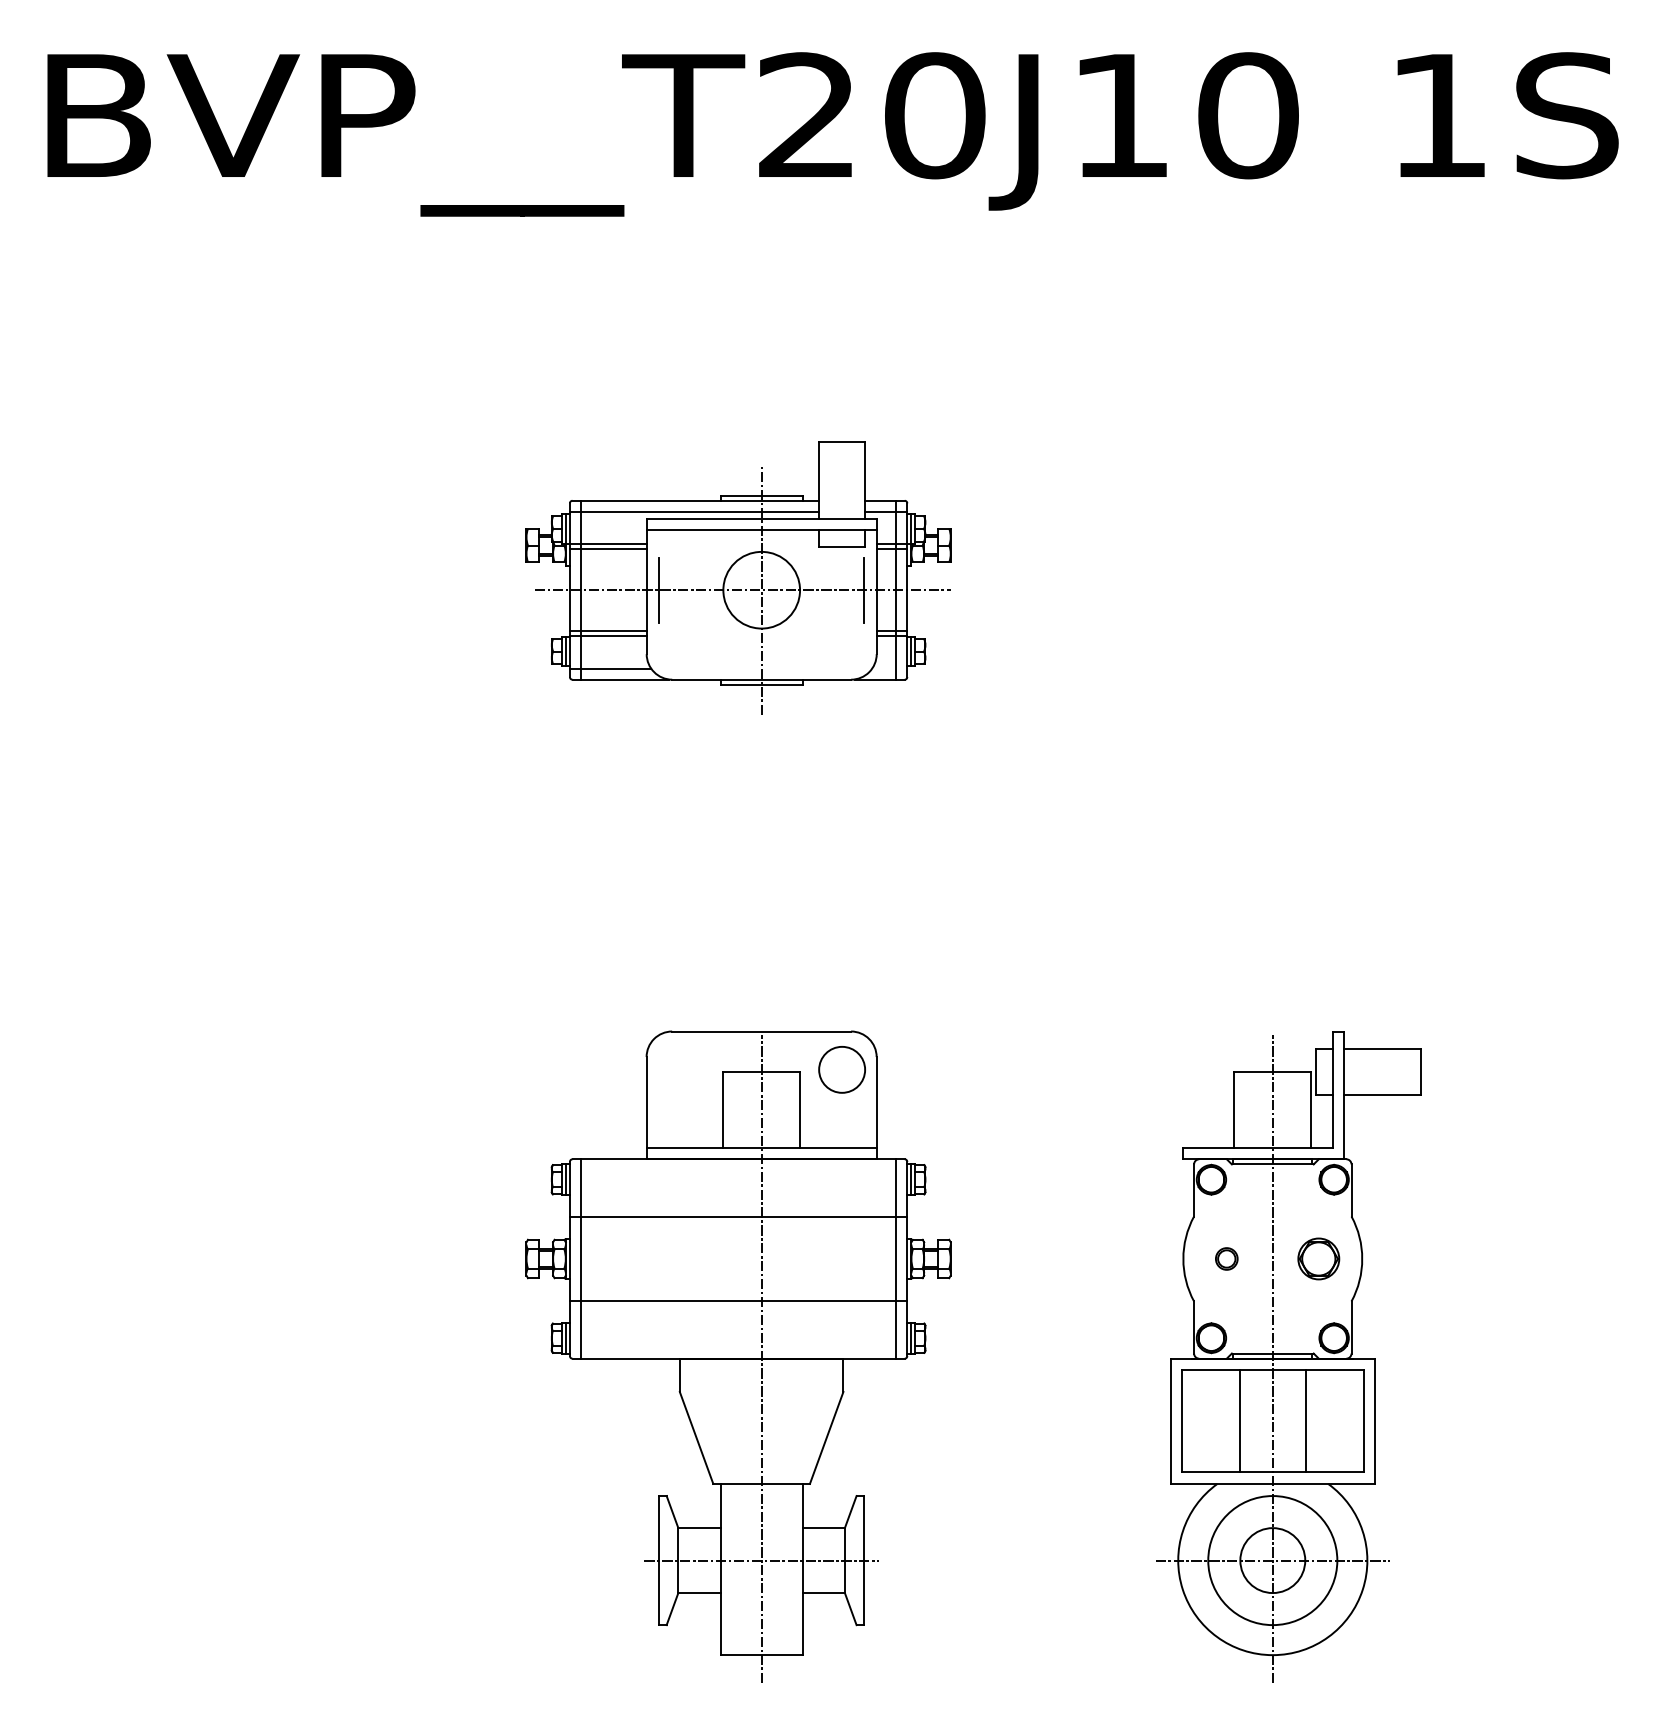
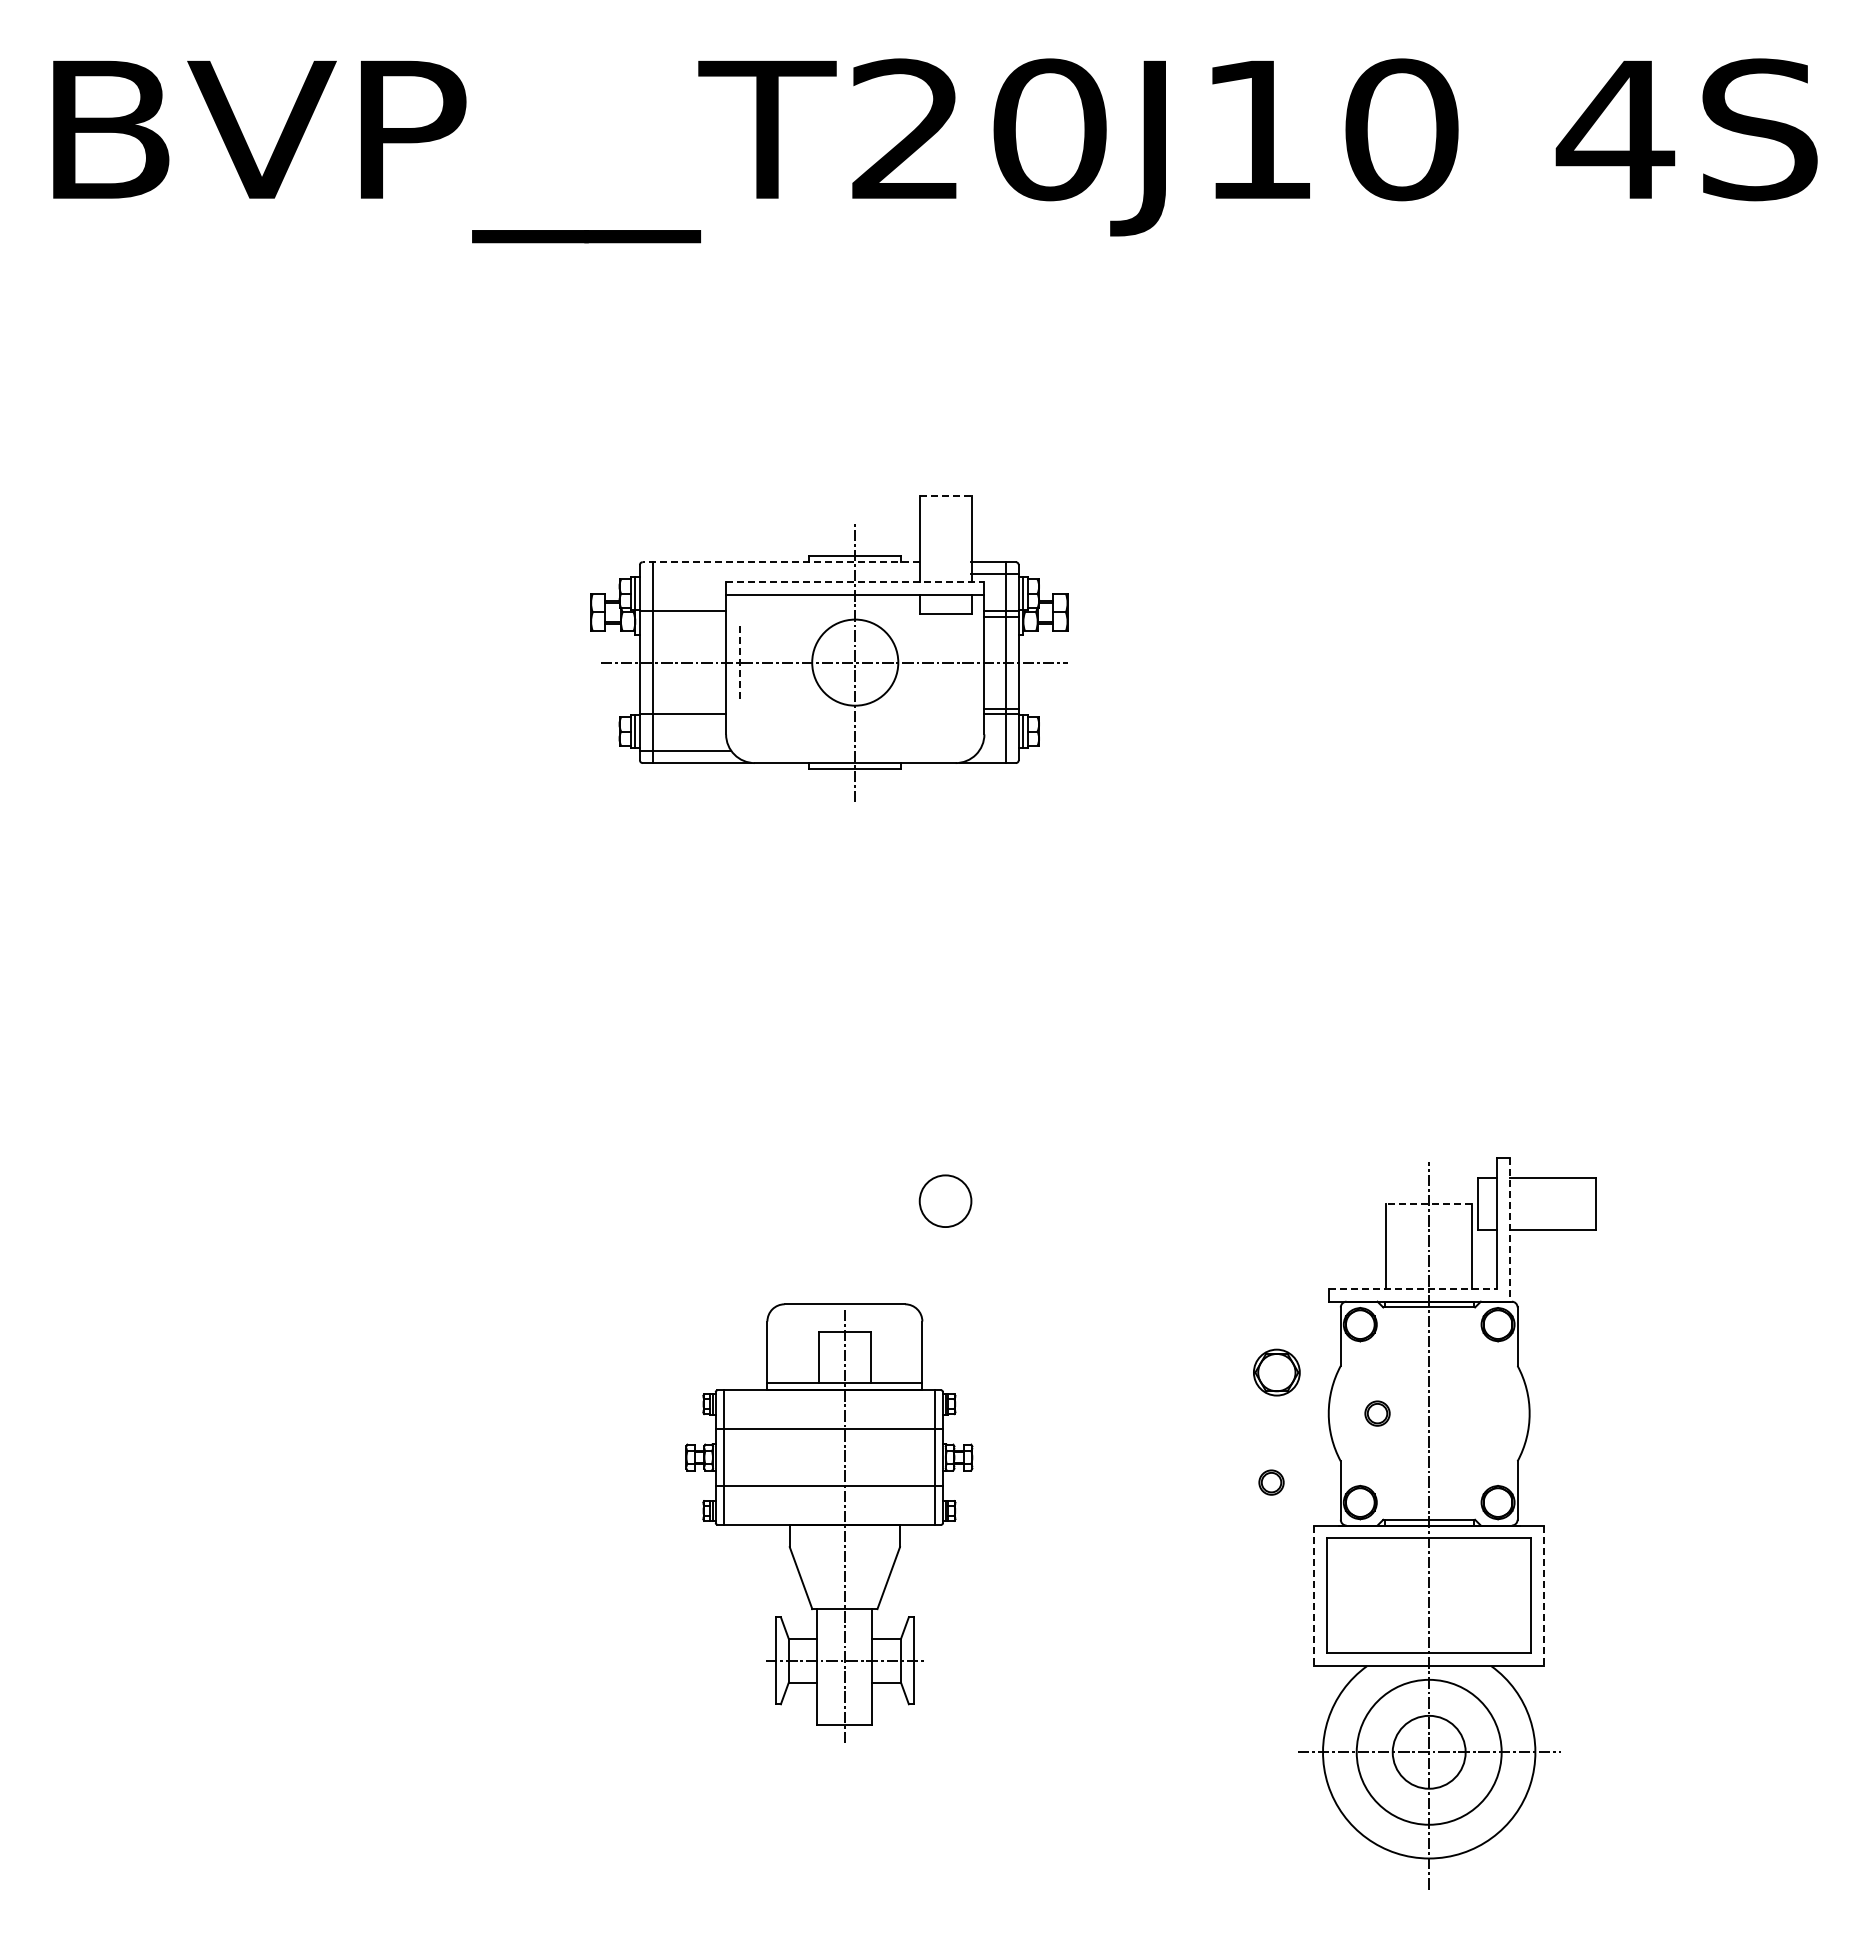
text: (1438, 115) -> (1615, 129), 1S -> 4S
line: (842, 441) -> (945, 495), solid -> dashed
line: (695, 501) -> (780, 562), solid -> dashed
line: (694, 511) -> (779, 574), removed
line: (761, 518) -> (855, 582), solid -> dashed
line: (607, 549) -> (682, 616), removed
line: (659, 590) -> (740, 662), solid -> dashed
line: (863, 590) -> (969, 662), removed
line: (607, 631) -> (682, 708), removed
line: (1272, 1072) -> (1428, 1204), solid -> dashed
line: (1344, 1095) -> (1509, 1229), solid -> dashed
line: (1257, 1147) -> (1412, 1288), solid -> dashed
part: (1318, 1258) -> (1276, 1372), moved
part: (1132, 1320) -> (1271, 1482), added
part: (738, 1356) -> (829, 1523), size x0.6
line: (1239, 1420) -> (1391, 1595), removed
line: (1306, 1420) -> (1466, 1595), removed
line: (1170, 1421) -> (1314, 1596), solid -> dashed
line: (1375, 1421) -> (1544, 1596), solid -> dashed

